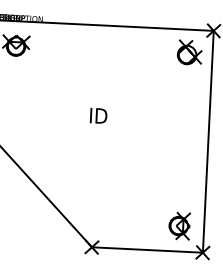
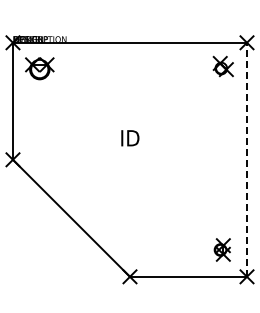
part: (189, 52) -> (222, 66), size x0.6
line: (208, 141) -> (247, 159), solid -> dashed
part: (179, 225) -> (220, 249), size x0.6

